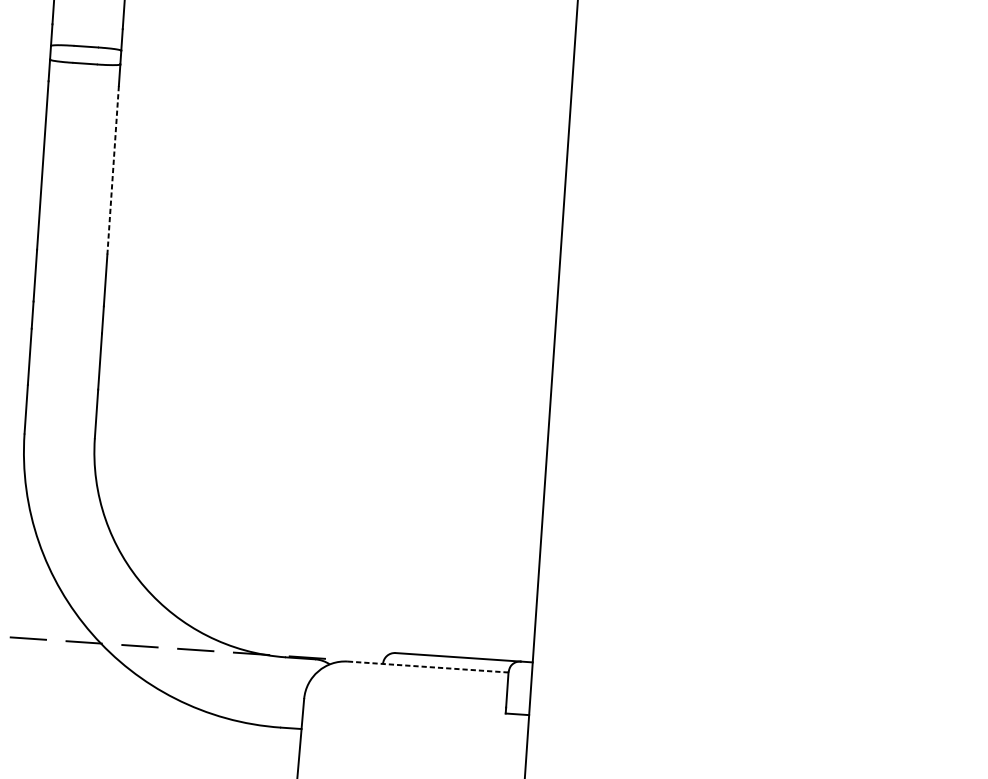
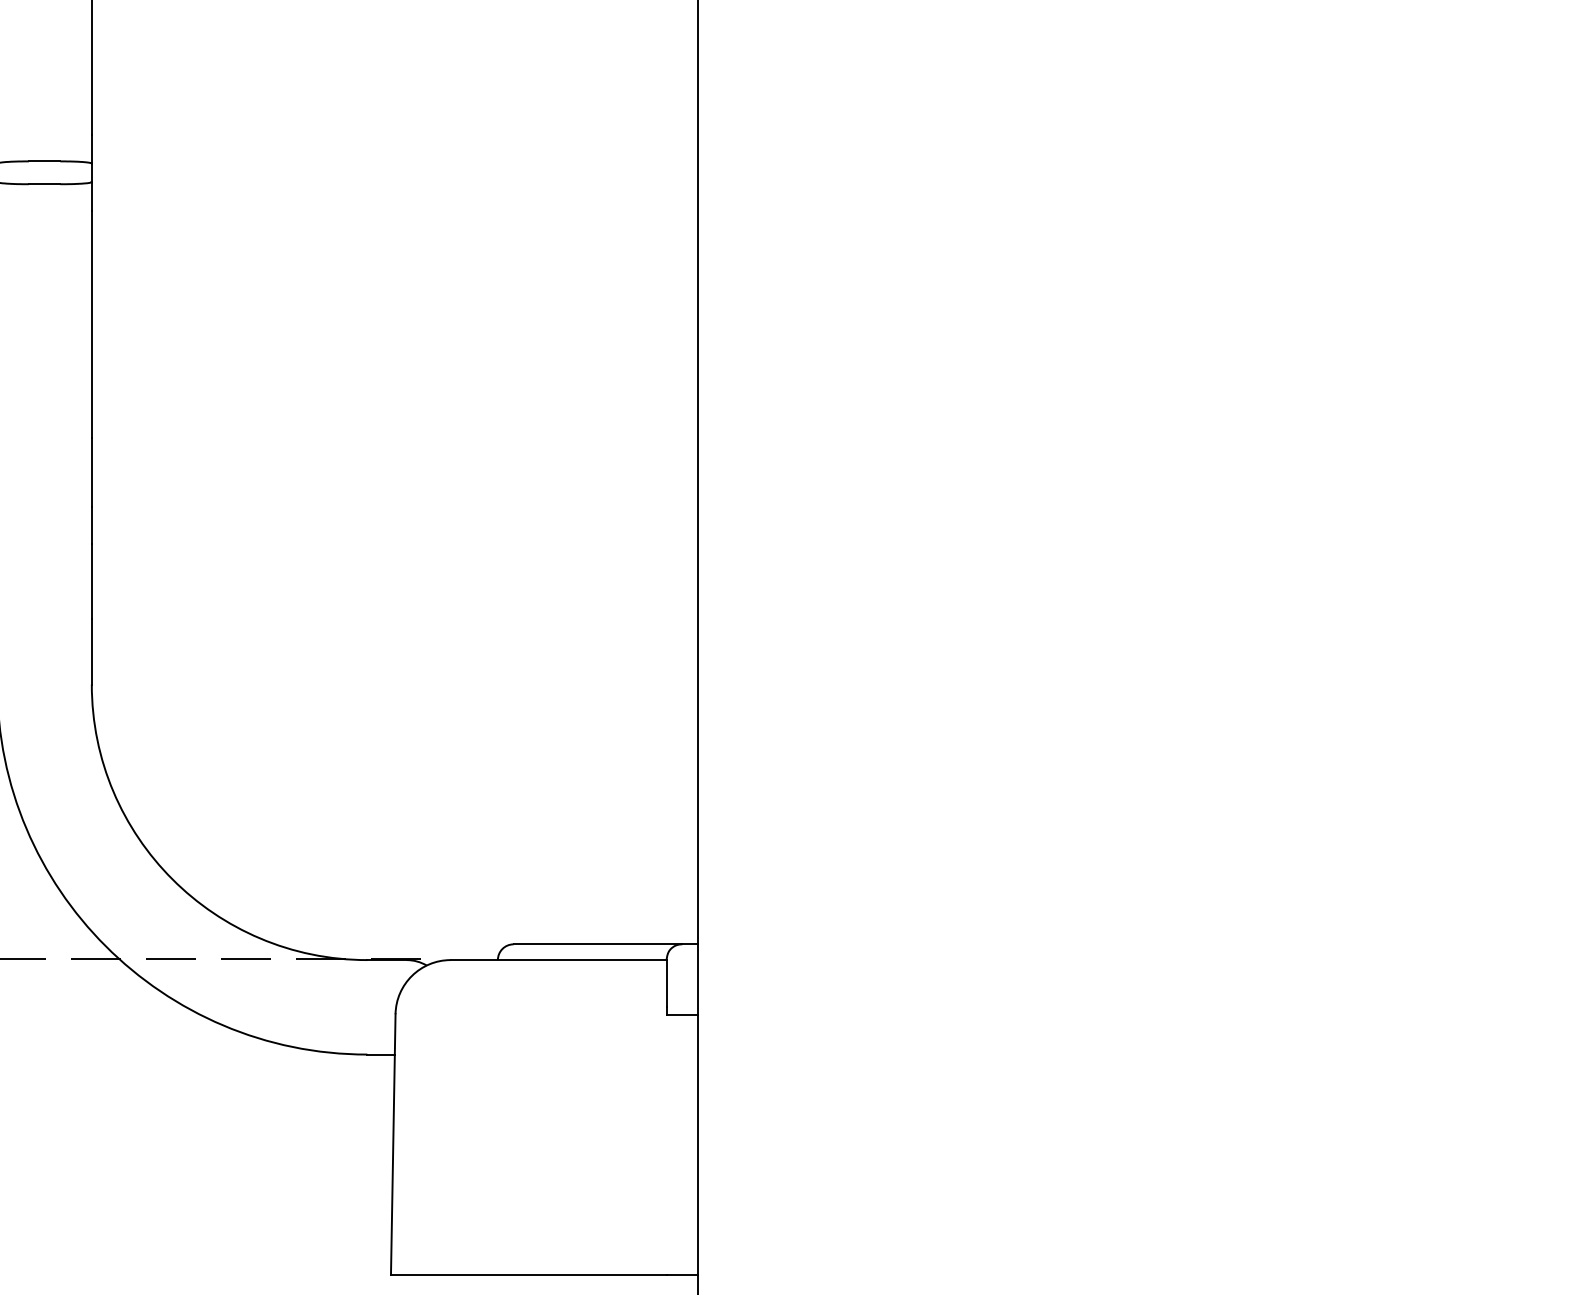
line: (112, 170) -> (91, 324), dashed -> solid
line: (428, 667) -> (558, 960), dashed -> solid

